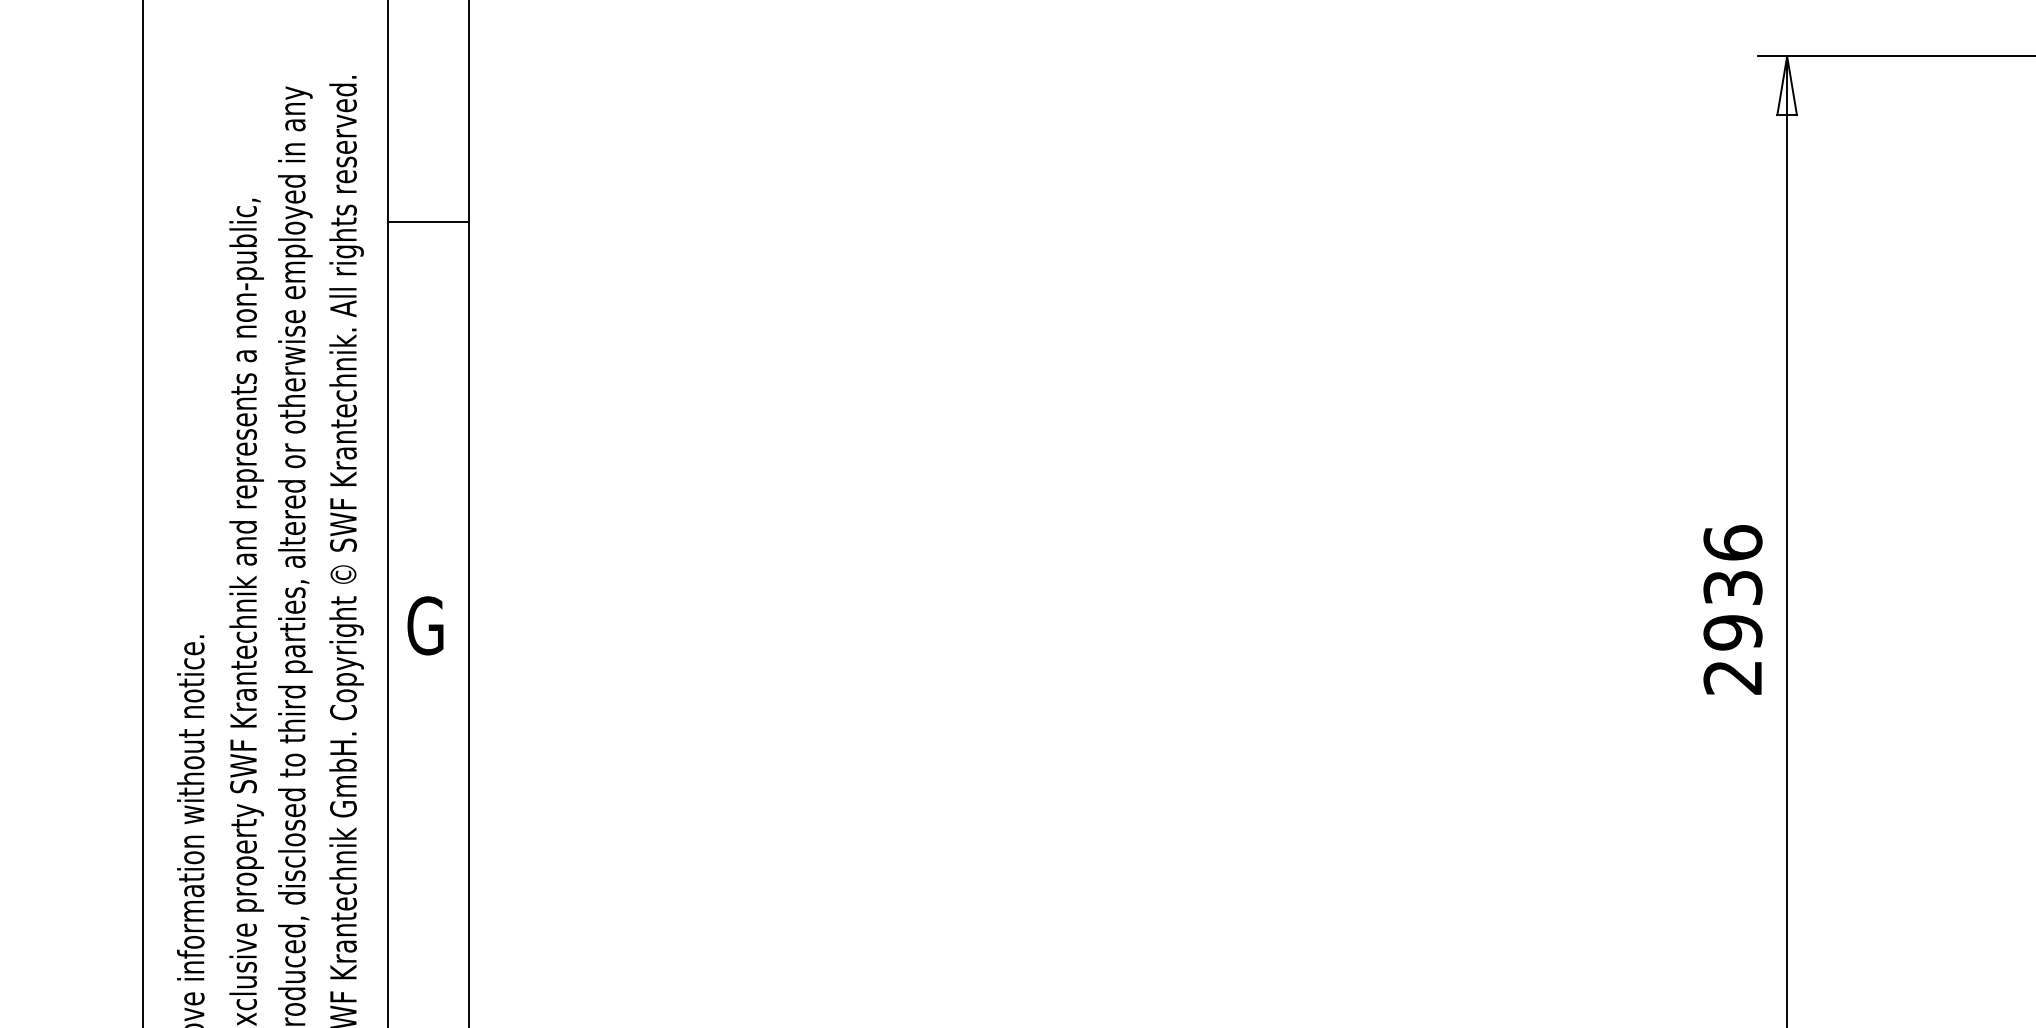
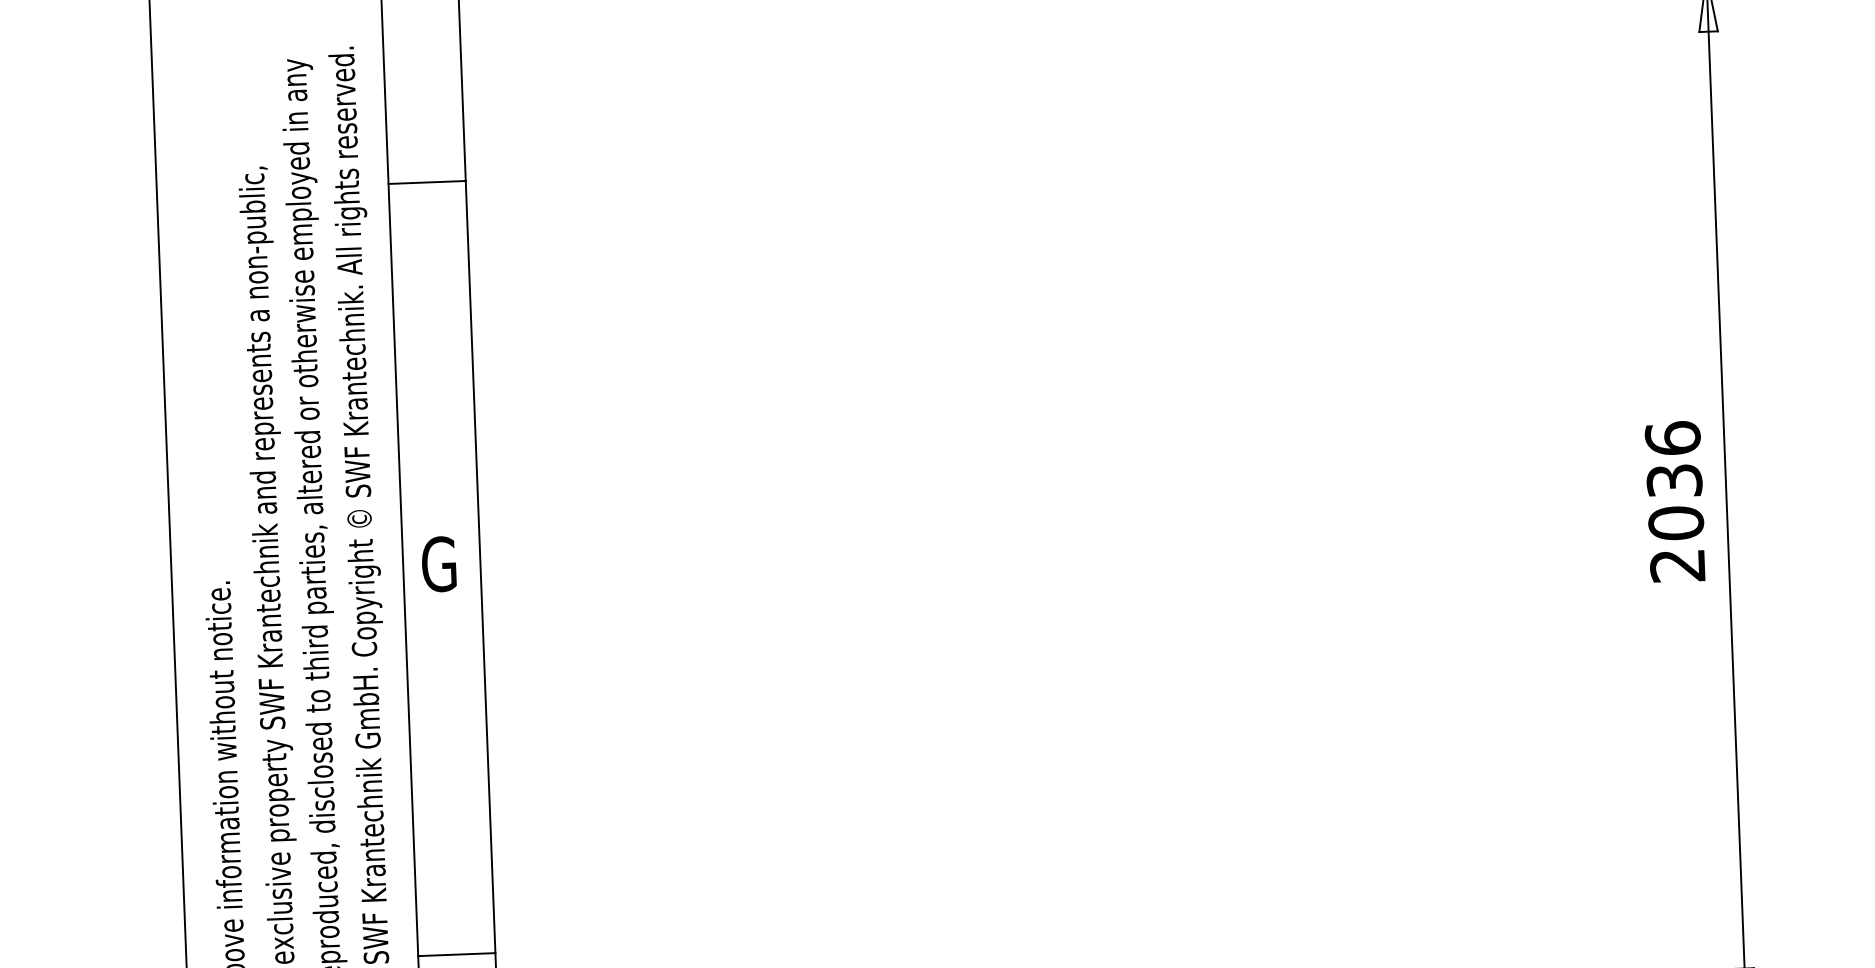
text: (1732, 632) -> (1675, 523), 2936 -> 2036

